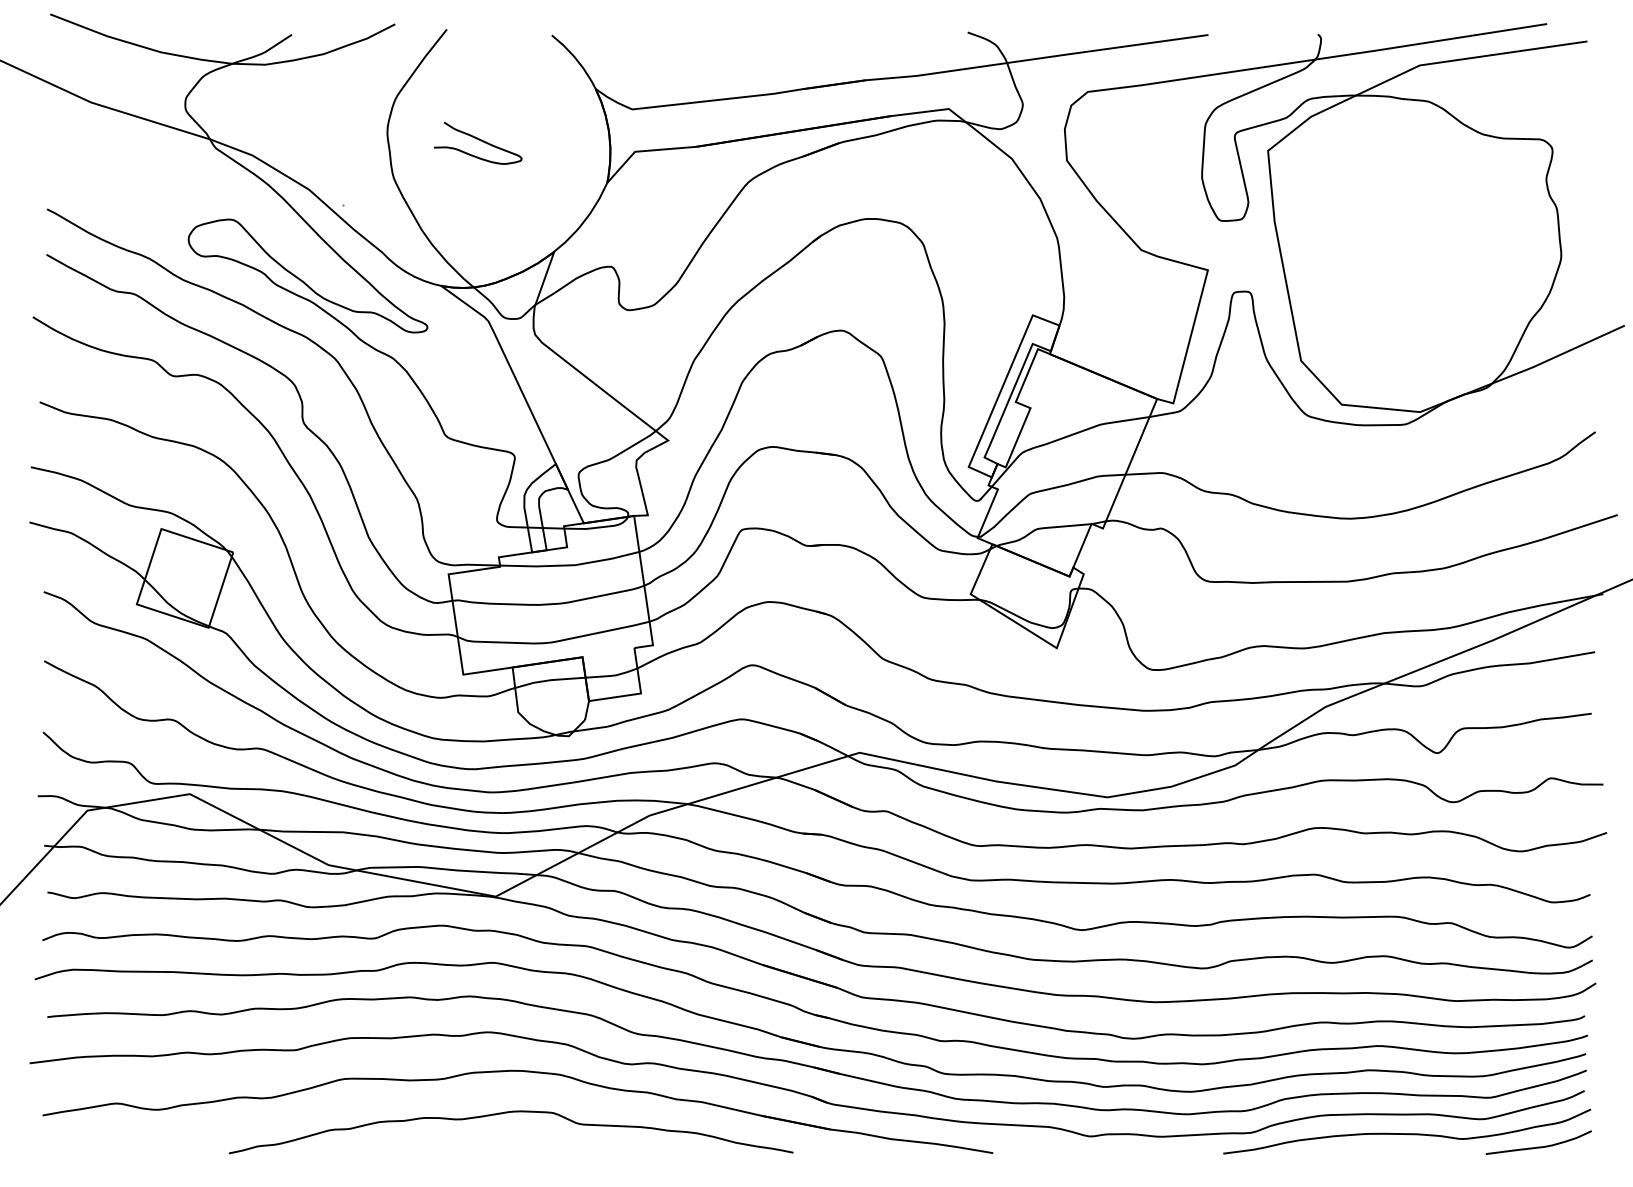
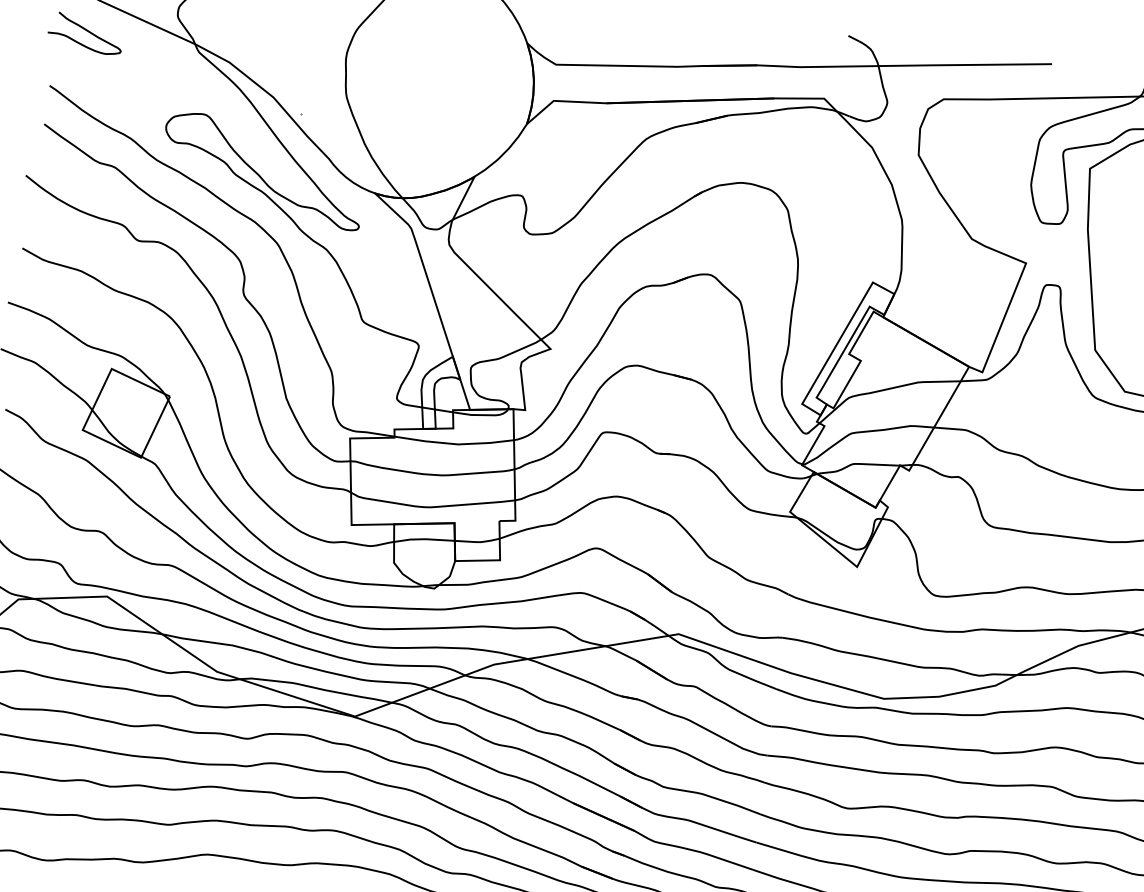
curve: (478, 140) -> (86, 31), moved

